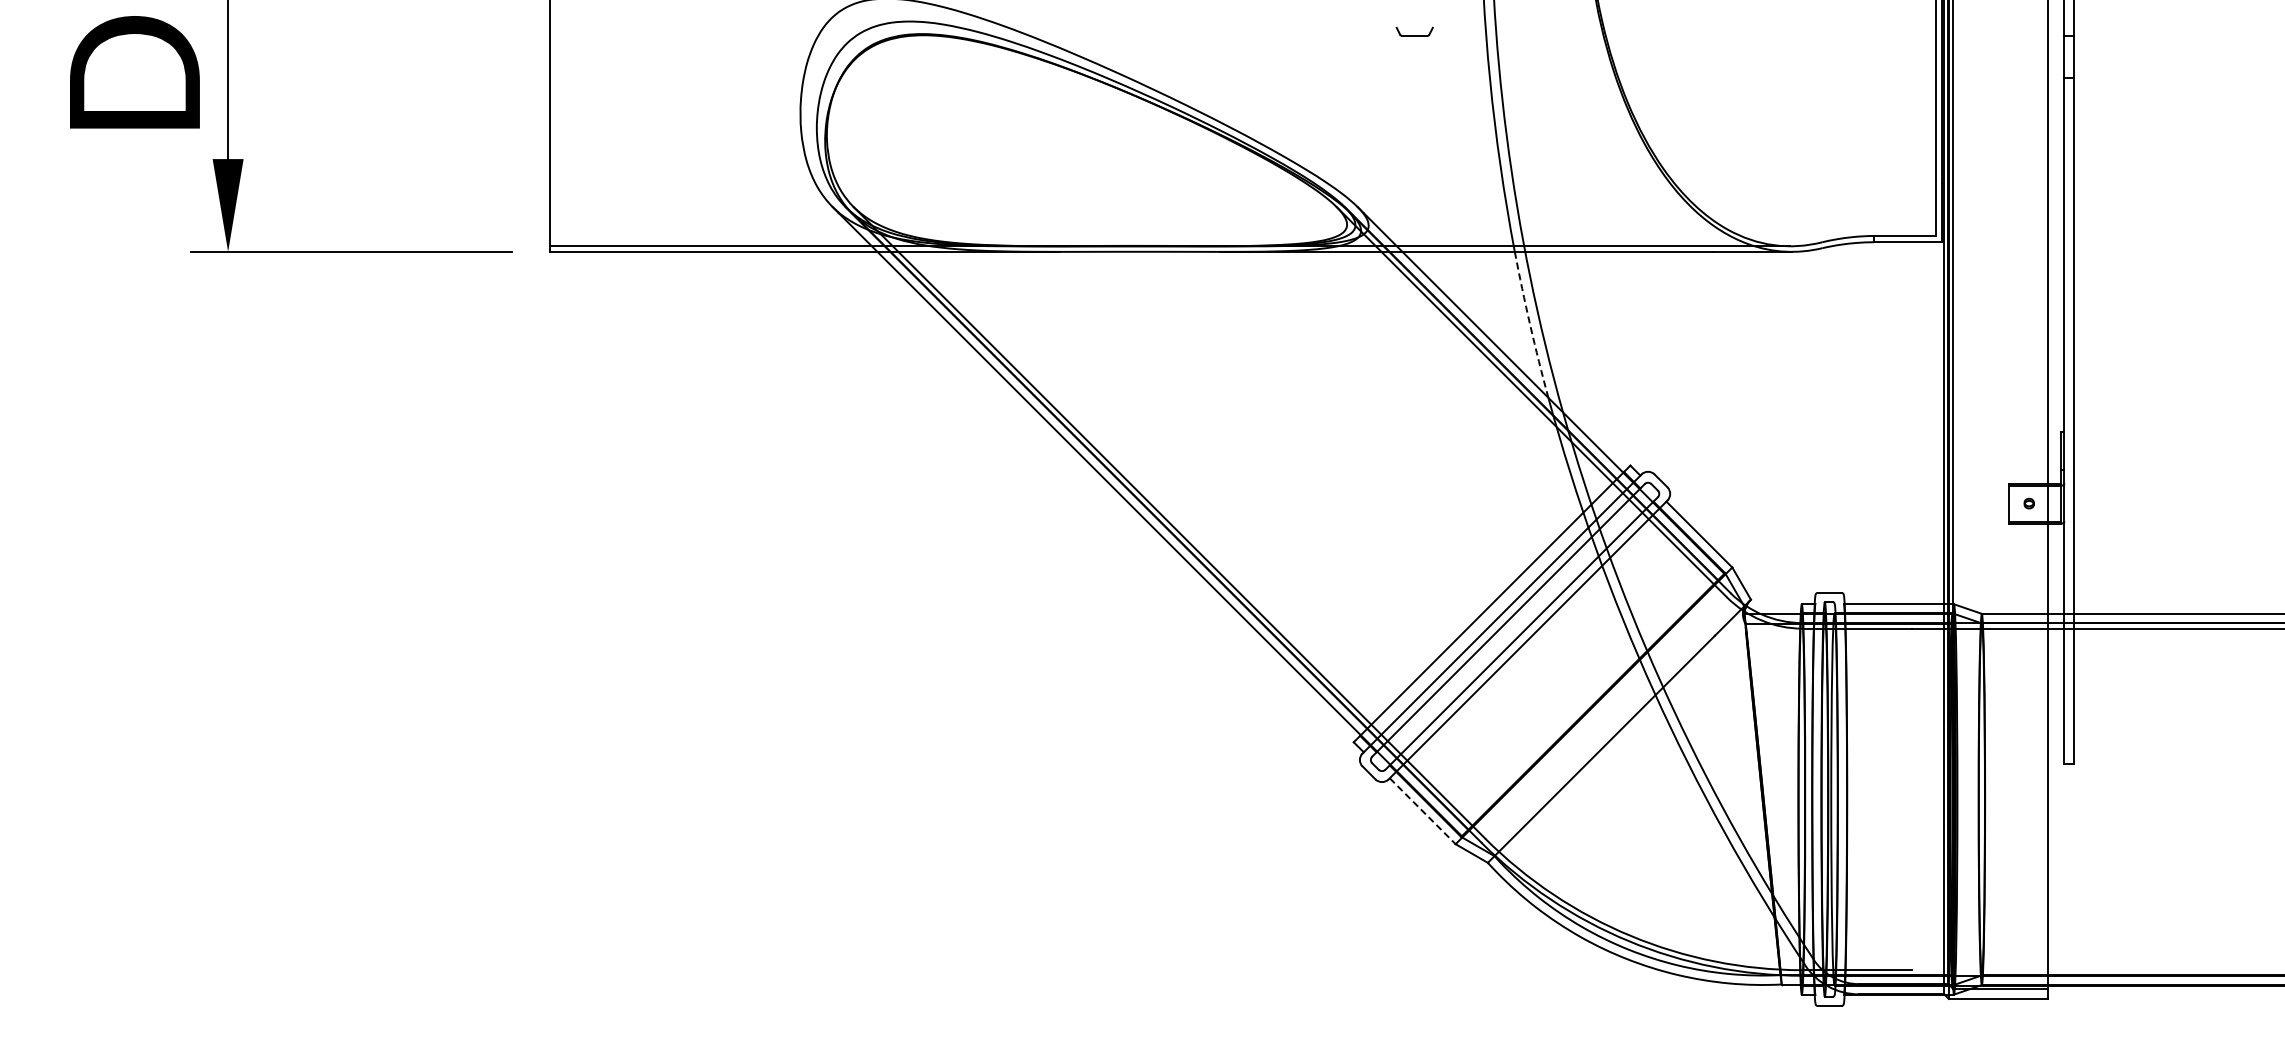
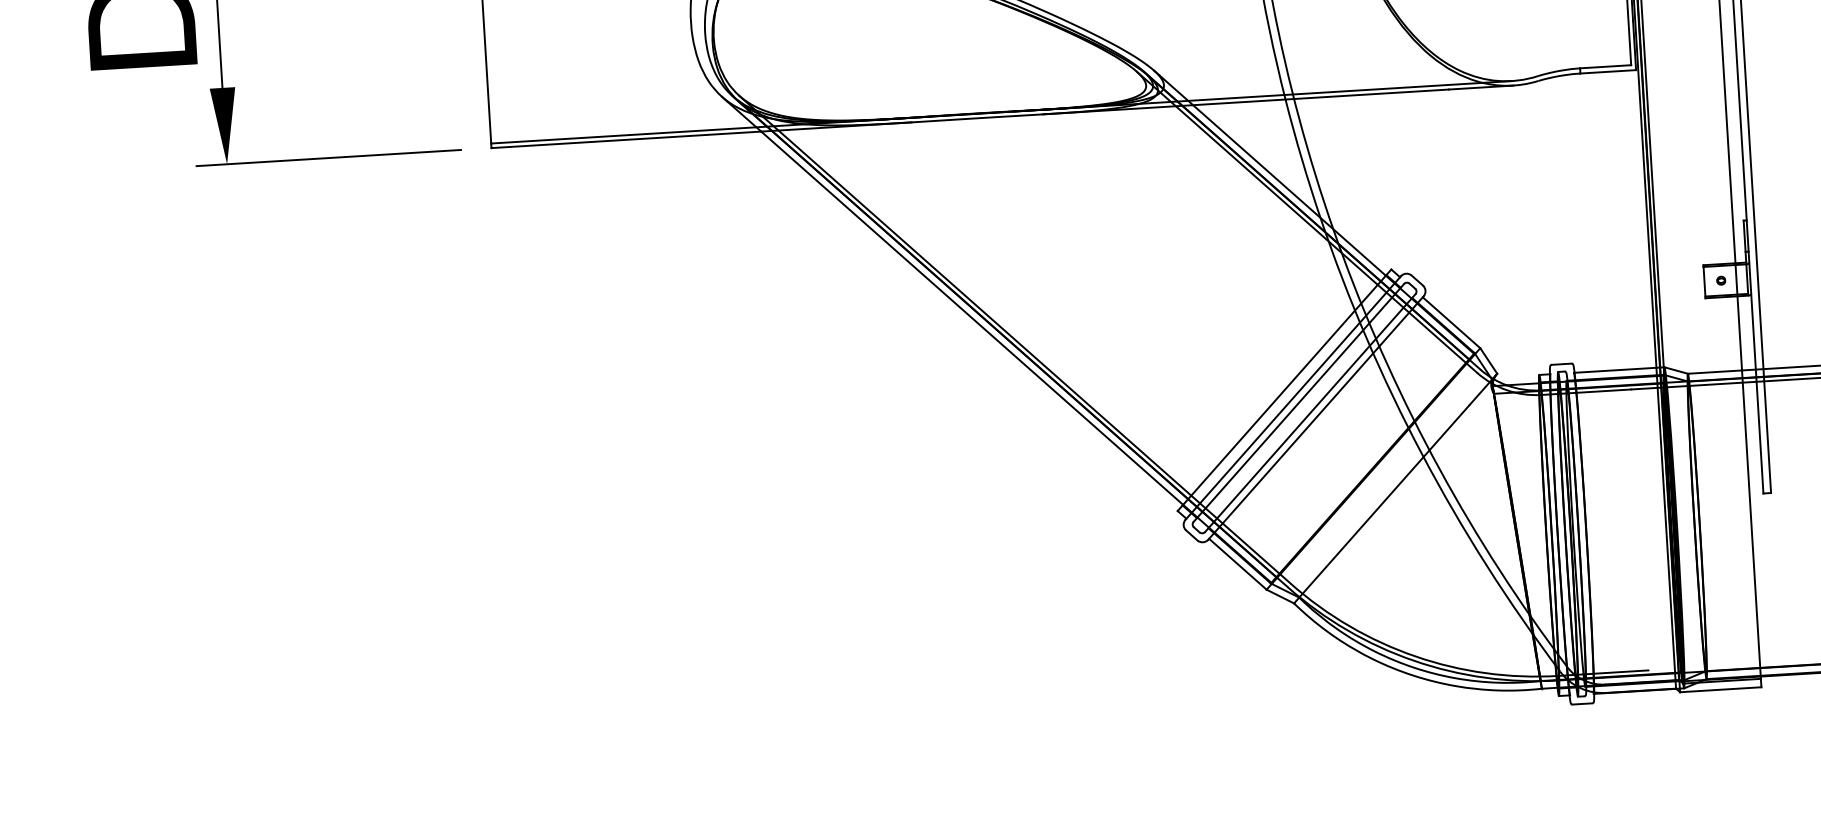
arc: (1530, 325) -> (1302, 159), dashed -> solid
line: (1422, 811) -> (1237, 564), dashed -> solid

